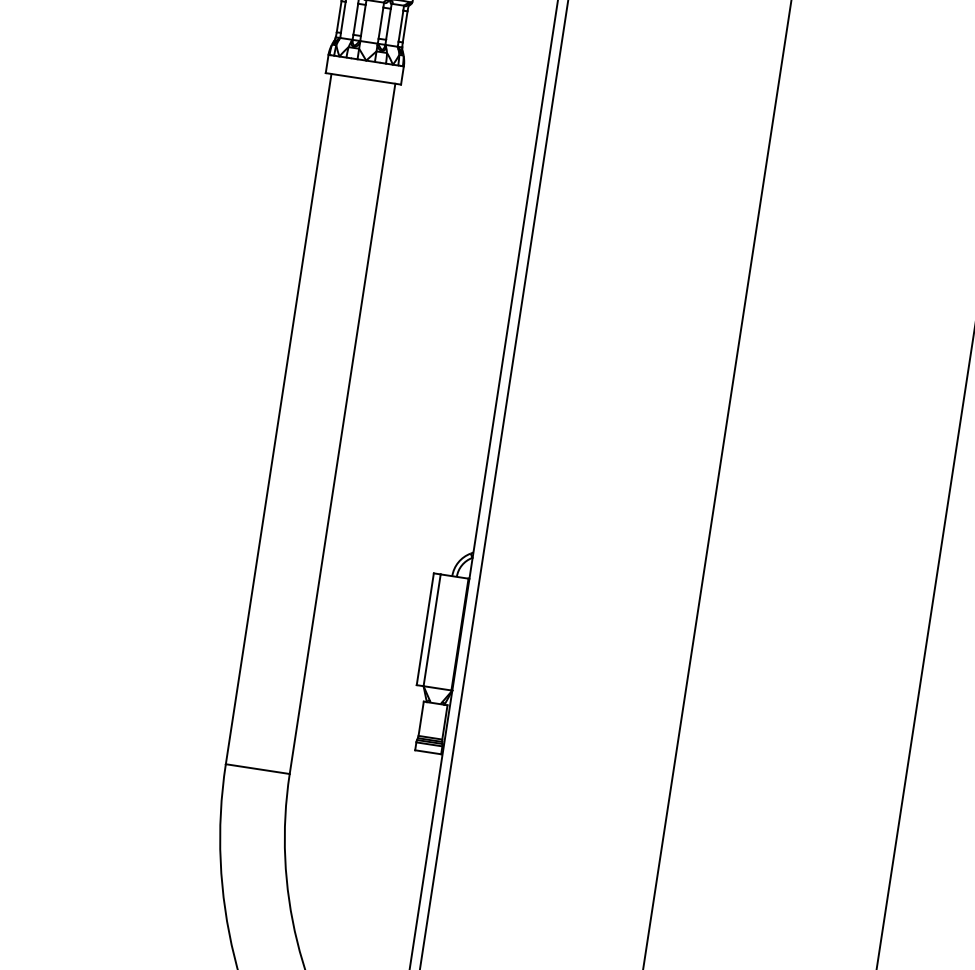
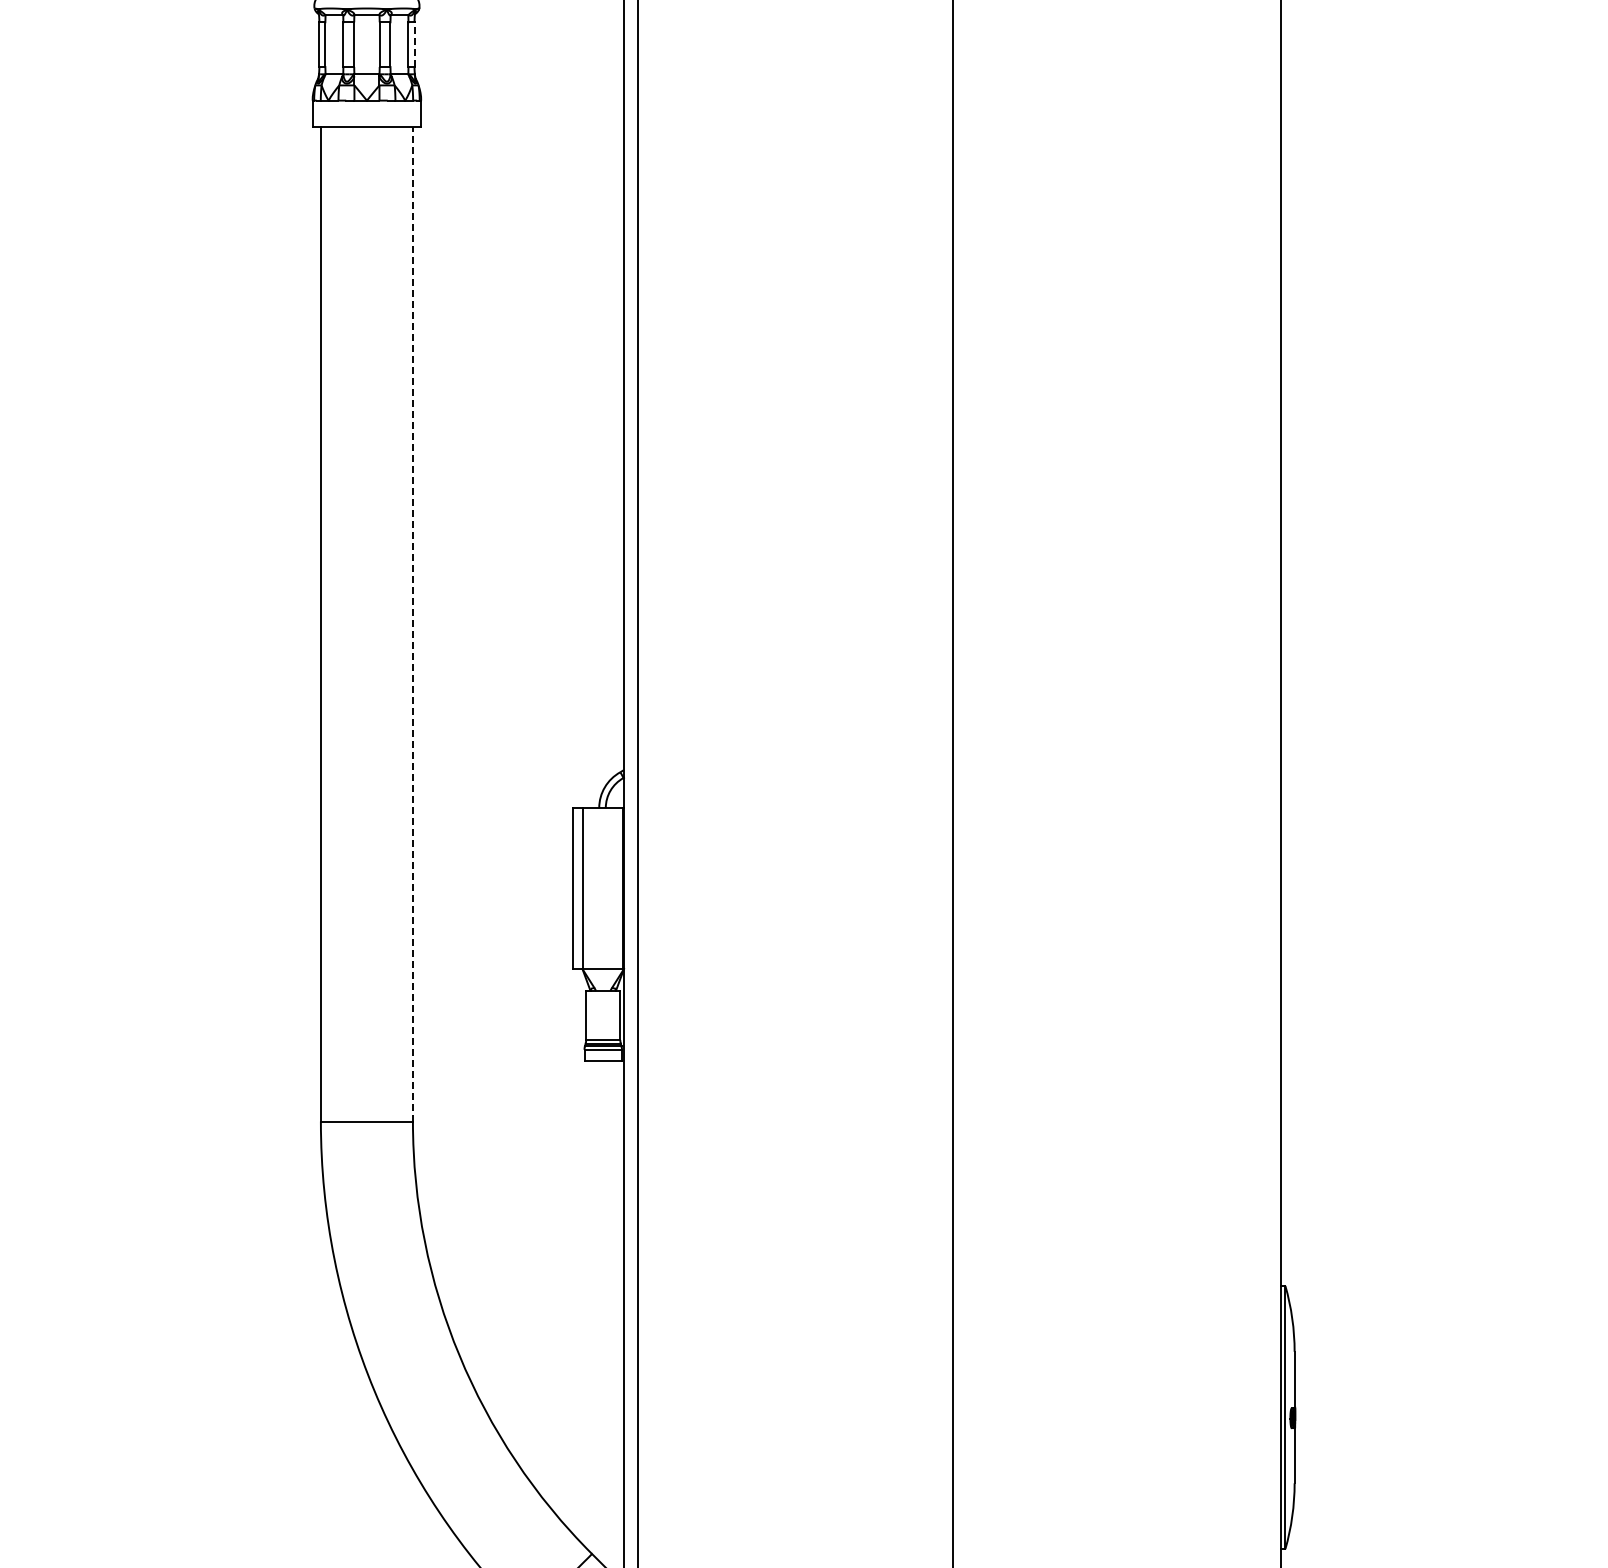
line: (405, 26) -> (414, 44), solid -> dashed
line: (342, 428) -> (412, 623), solid -> dashed

